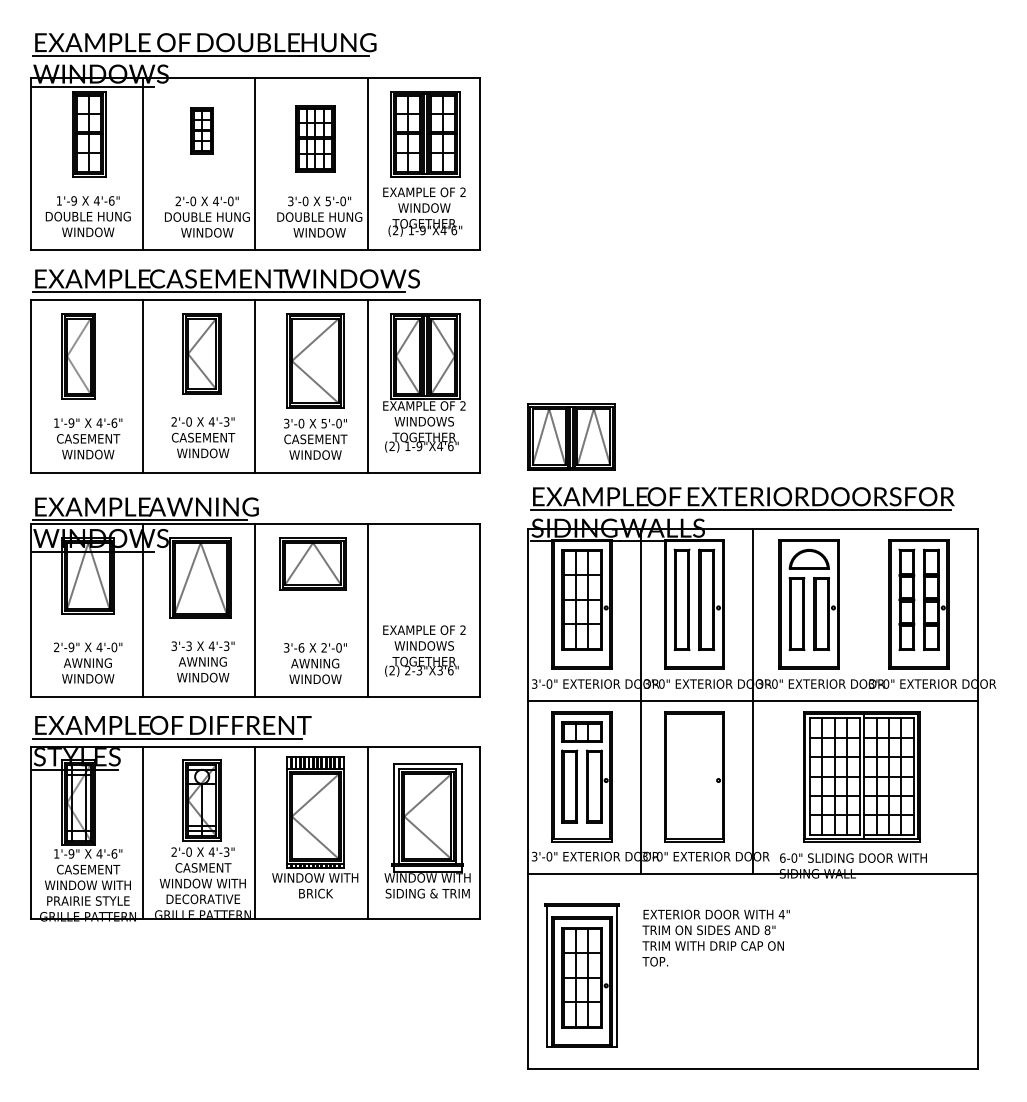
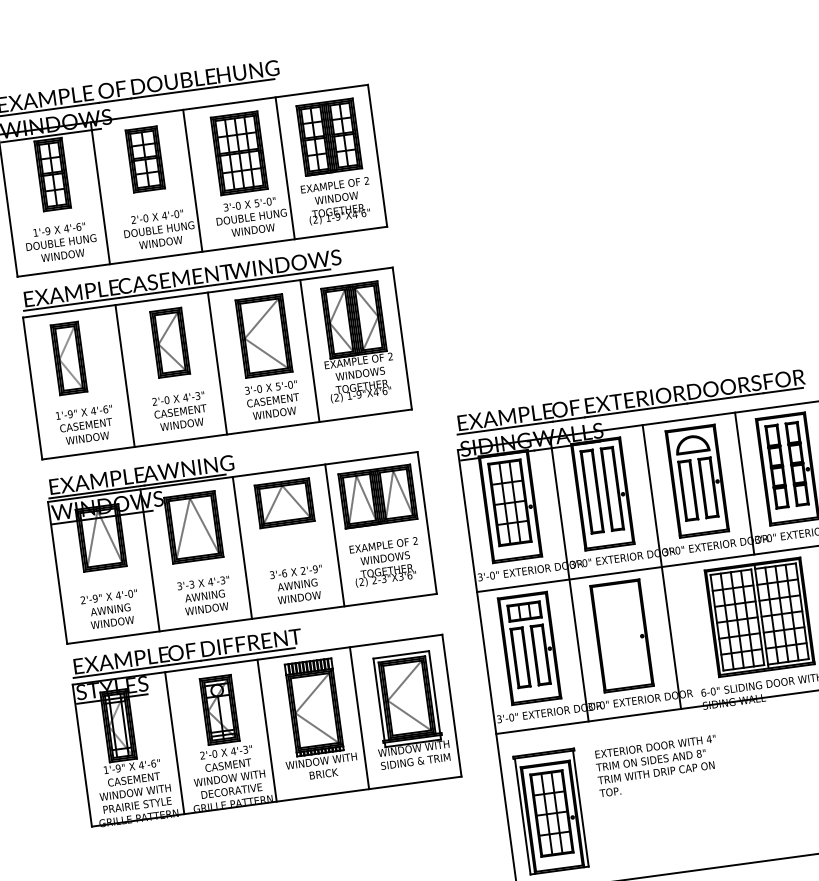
part: (201, 130) -> (144, 159), size x1.67
part: (315, 138) -> (239, 153), size x1.43
part: (571, 436) -> (377, 496), moved
line: (865, 614) -> (744, 483), added
text: (338, 647) -> (314, 569), 2'-0" -> 2'-9"

